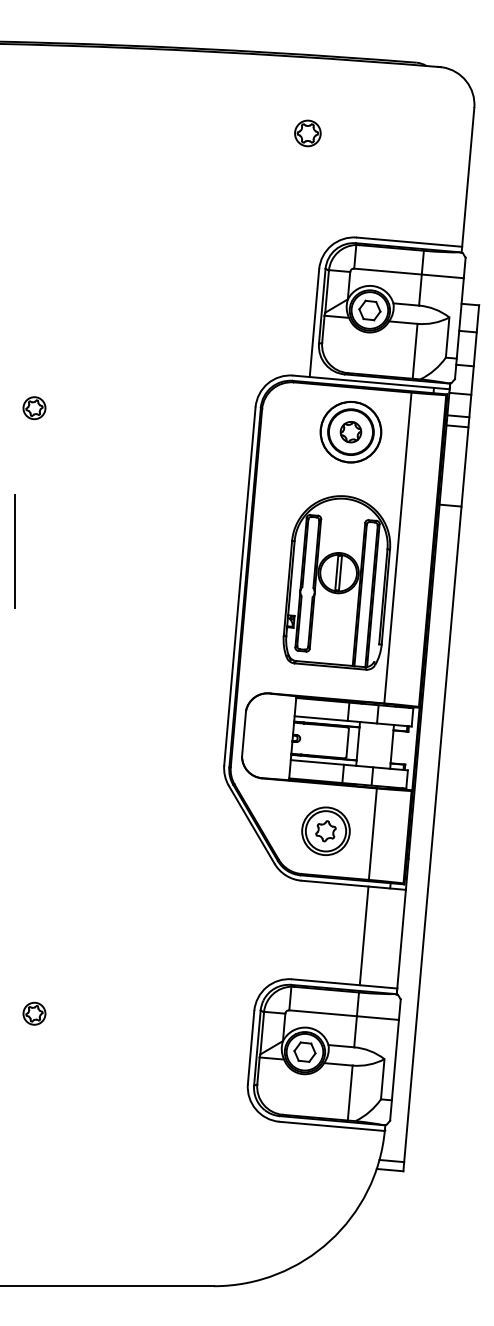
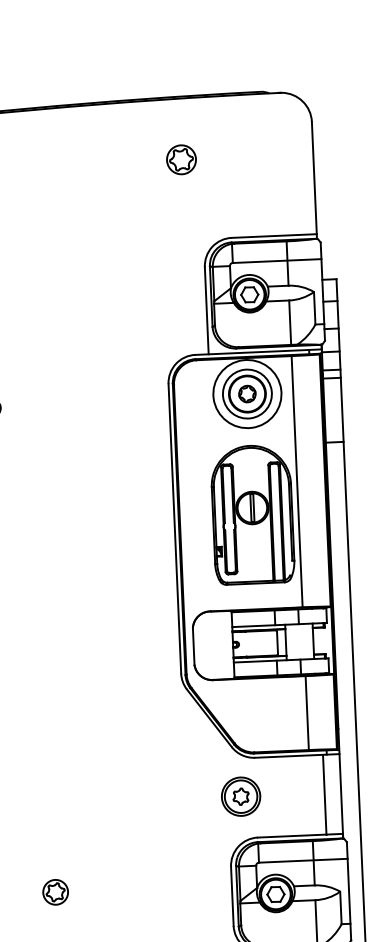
part: (307, 133) -> (181, 159), size x1.4
circle: (350, 432) -> (247, 394), size x1.4
part: (325, 830) -> (240, 796), moved
line: (363, 935) -> (324, 794), moved
part: (34, 1013) -> (55, 892), size x1.4

